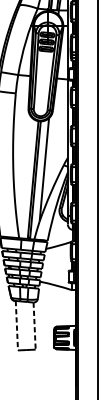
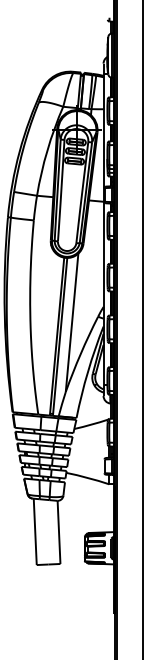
line: (17, 326) -> (35, 532), dashed -> solid
line: (34, 326) -> (59, 532), dashed -> solid

